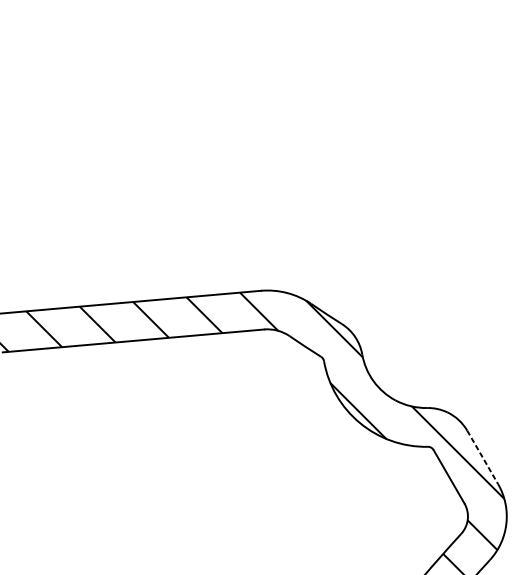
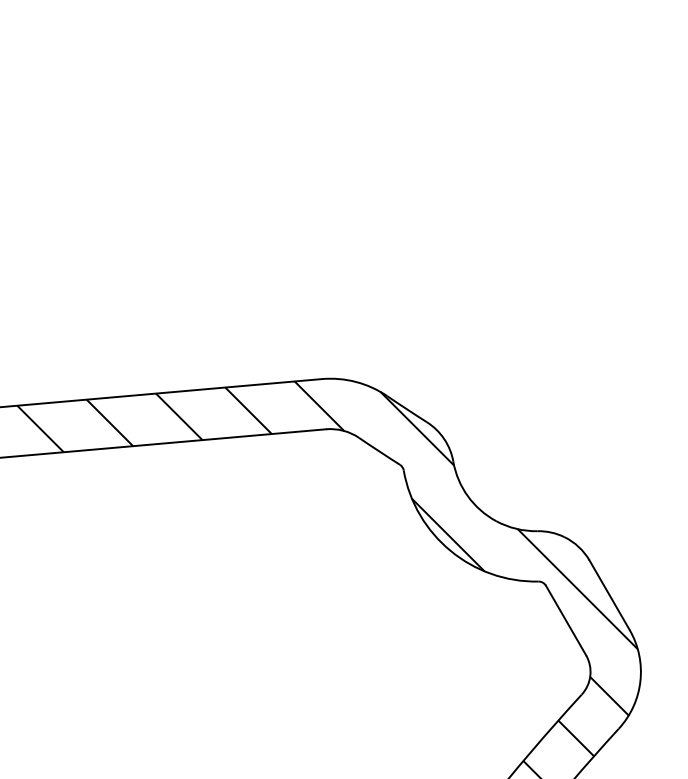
line: (482, 457) -> (609, 595), dashed -> solid

